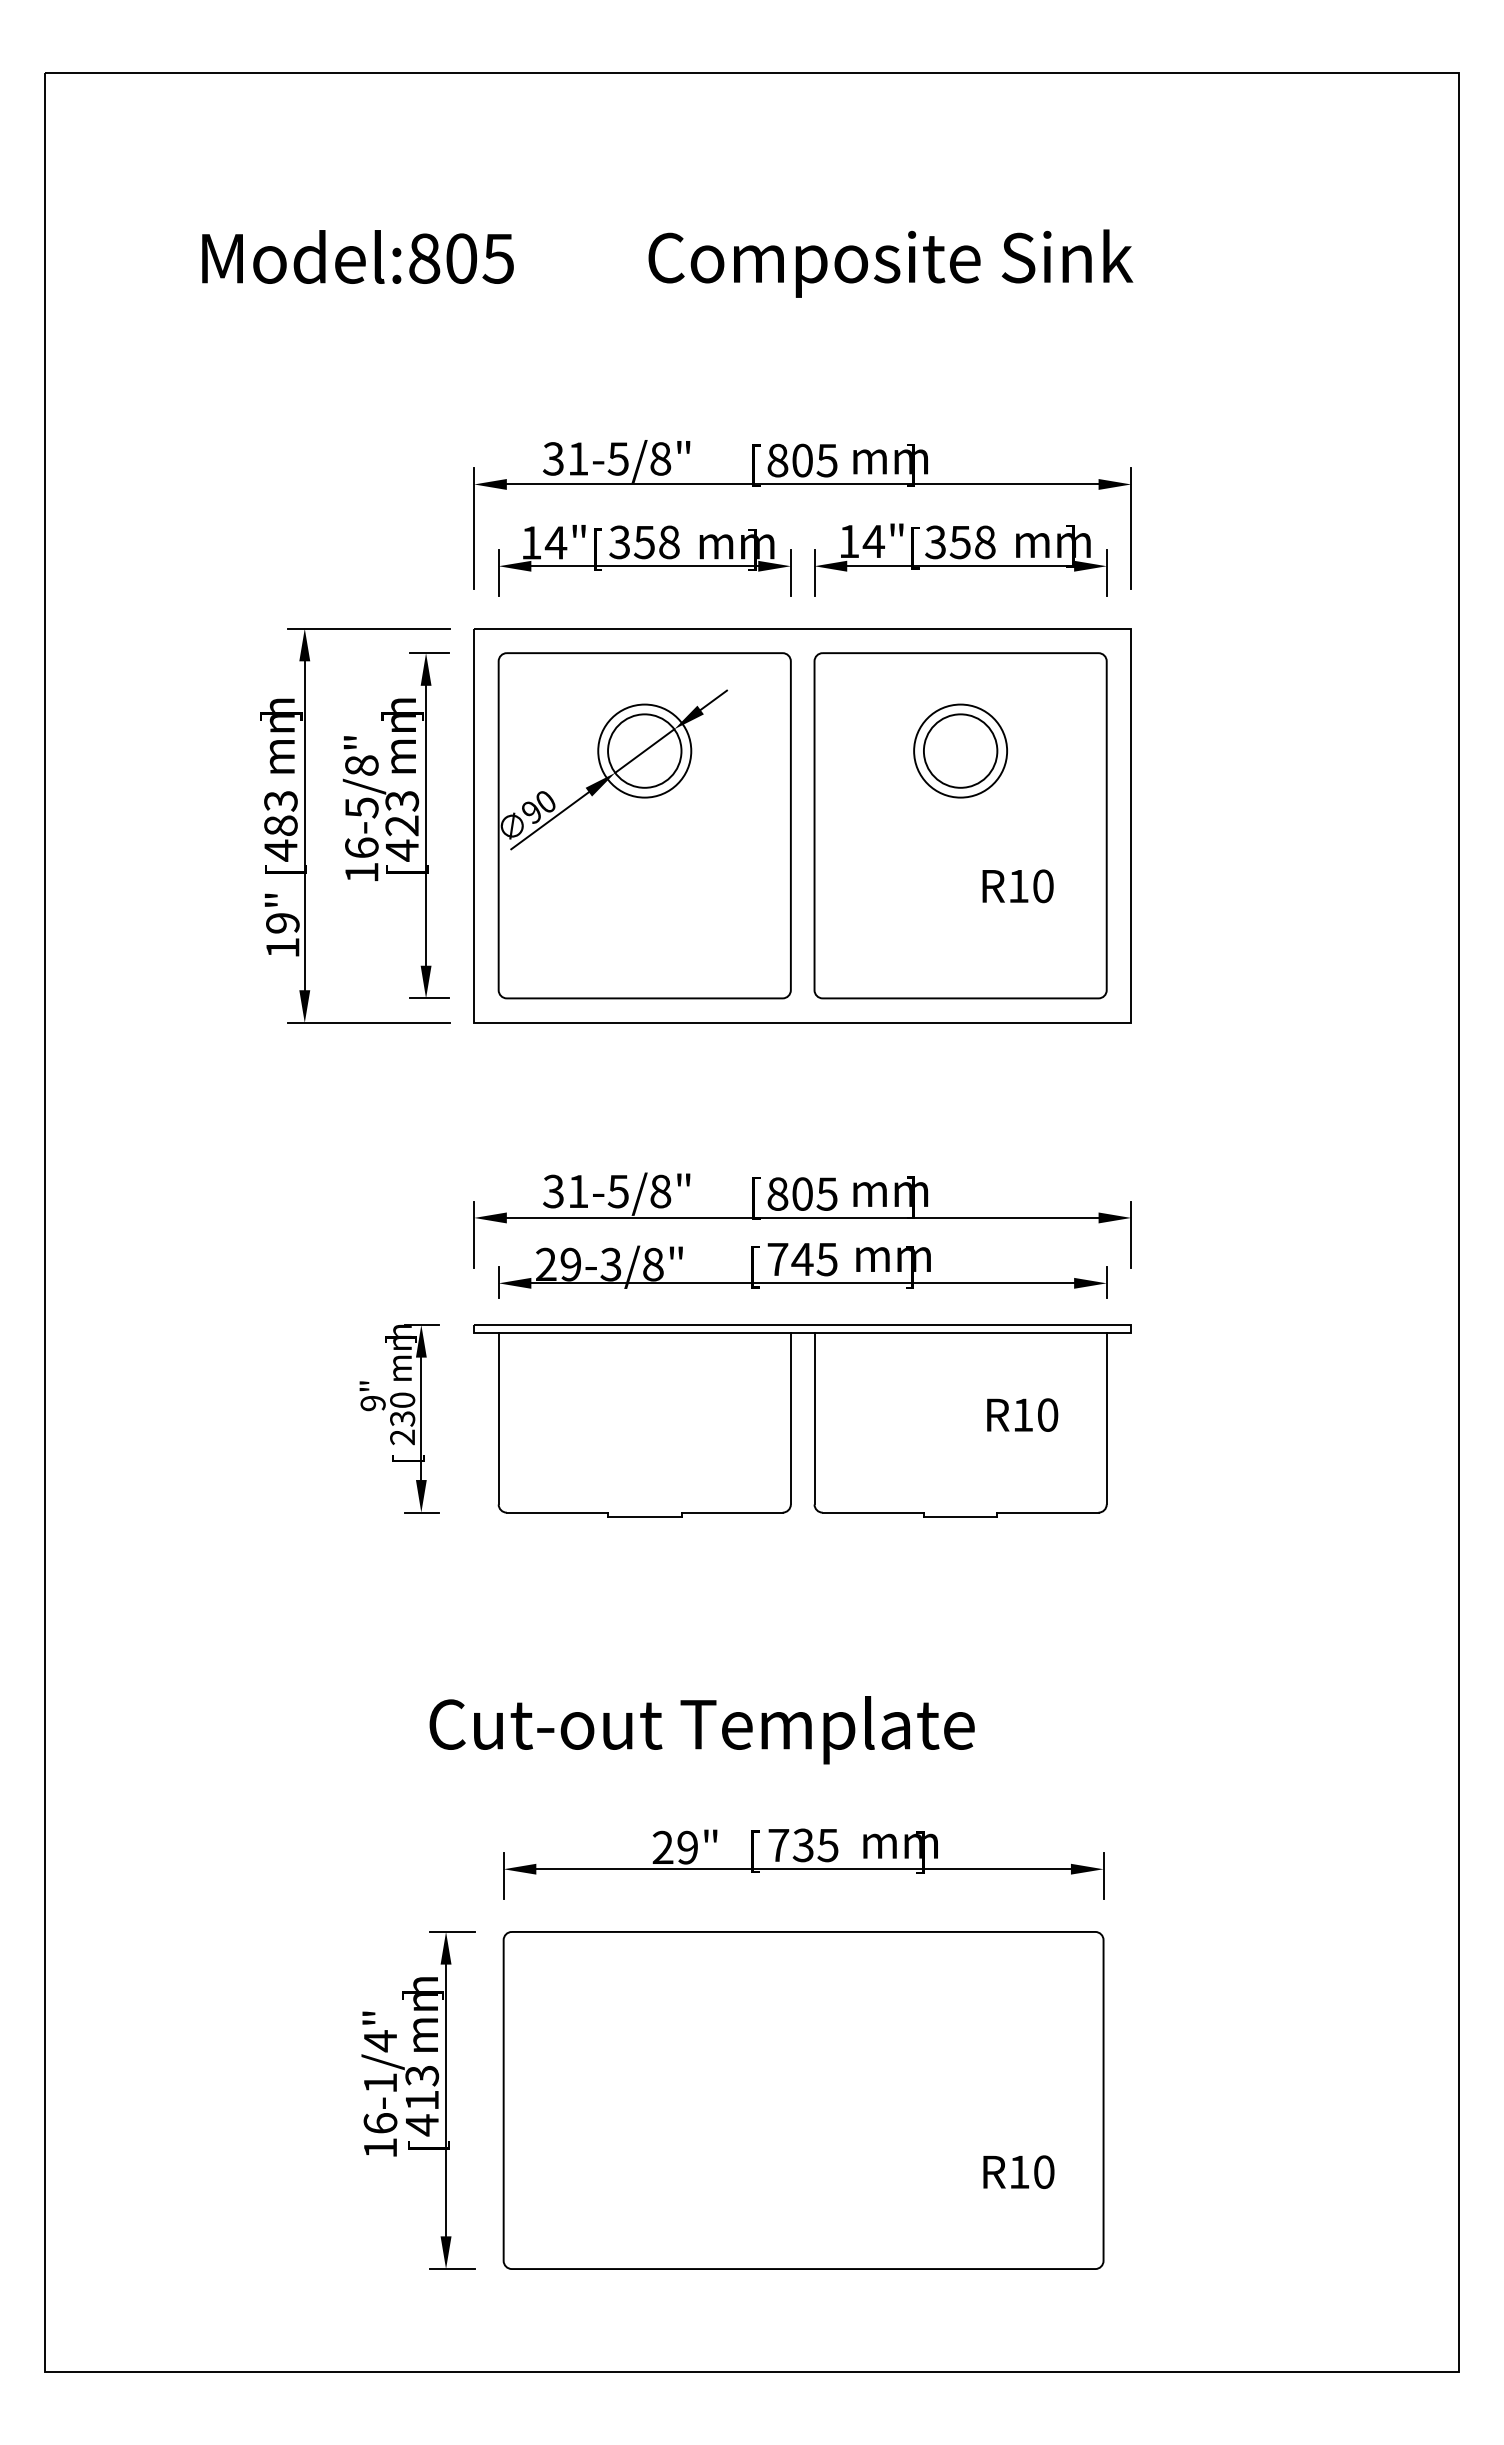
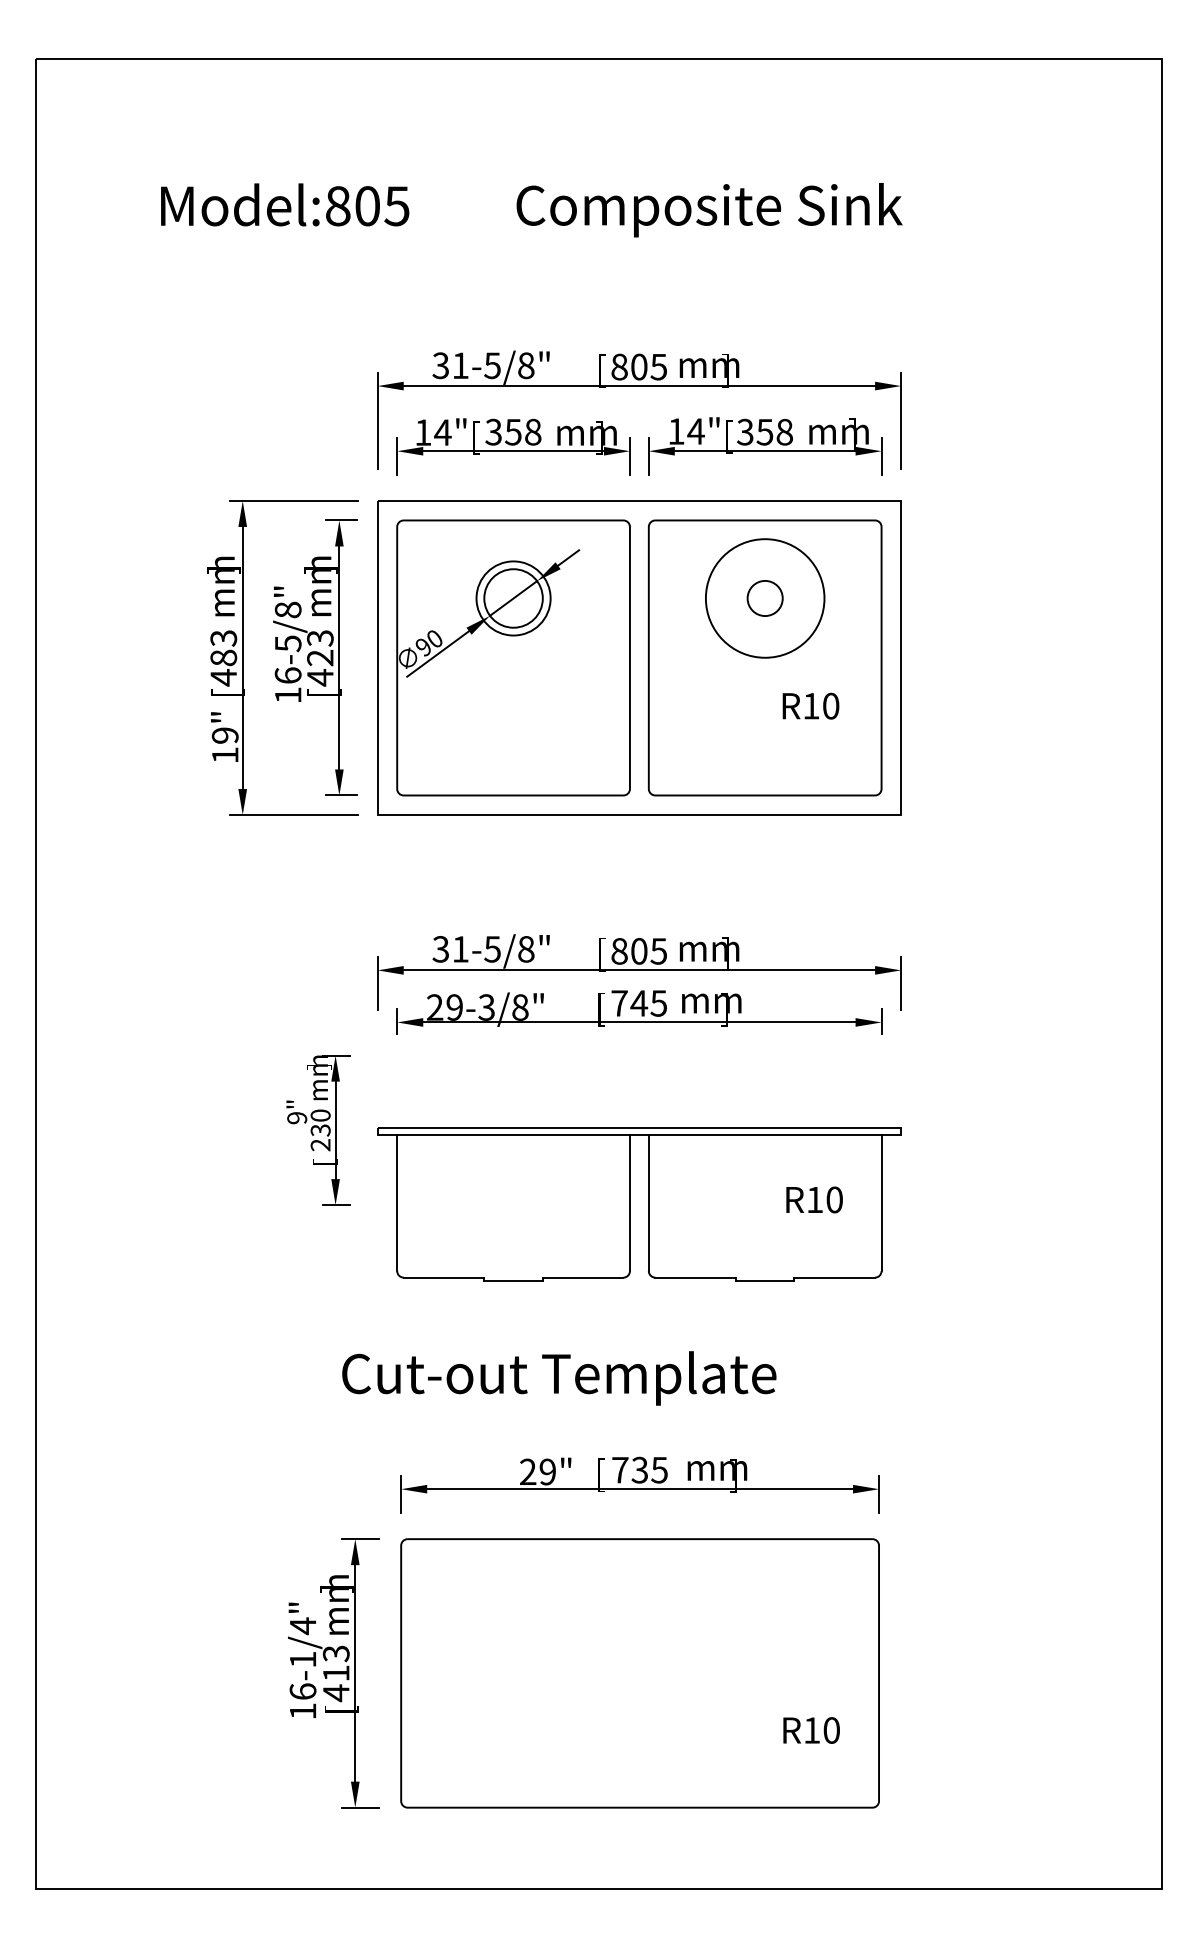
circle: (960, 750) -> (765, 598), size x0.6
circle: (960, 750) -> (765, 598), size x1.6
part: (791, 1420) -> (630, 1204), moved

